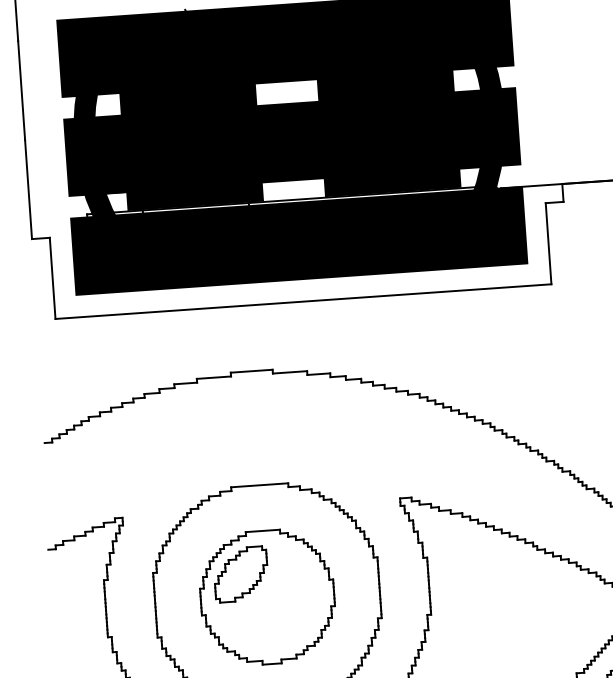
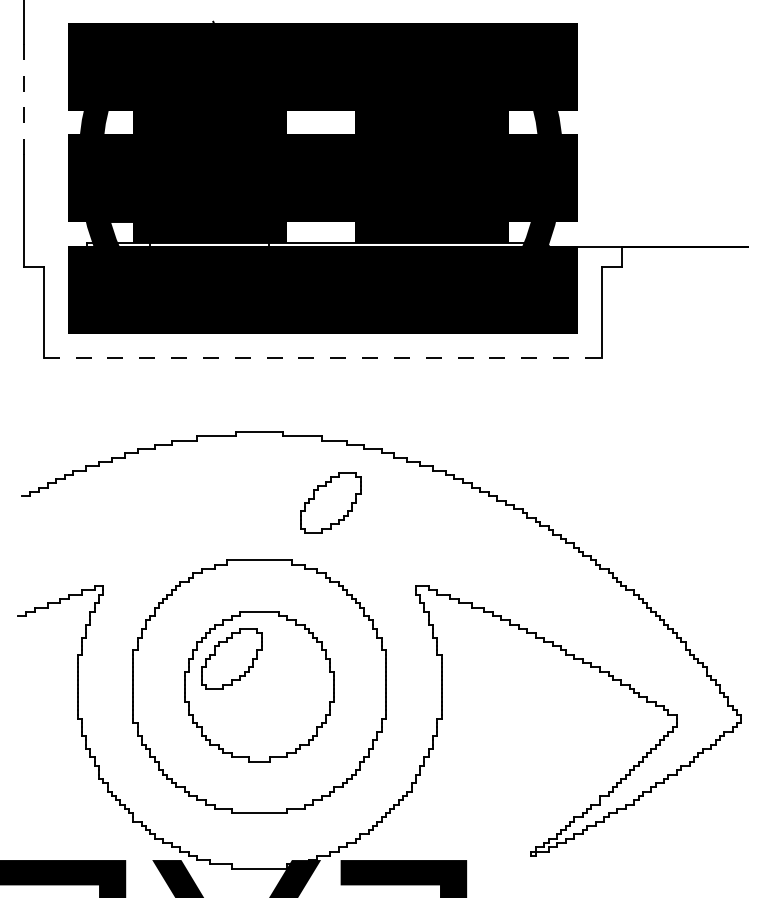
line: (21, 90) -> (23, 99), solid -> dashed
line: (303, 301) -> (323, 358), solid -> dashed
part: (319, 429) -> (330, 502), added

